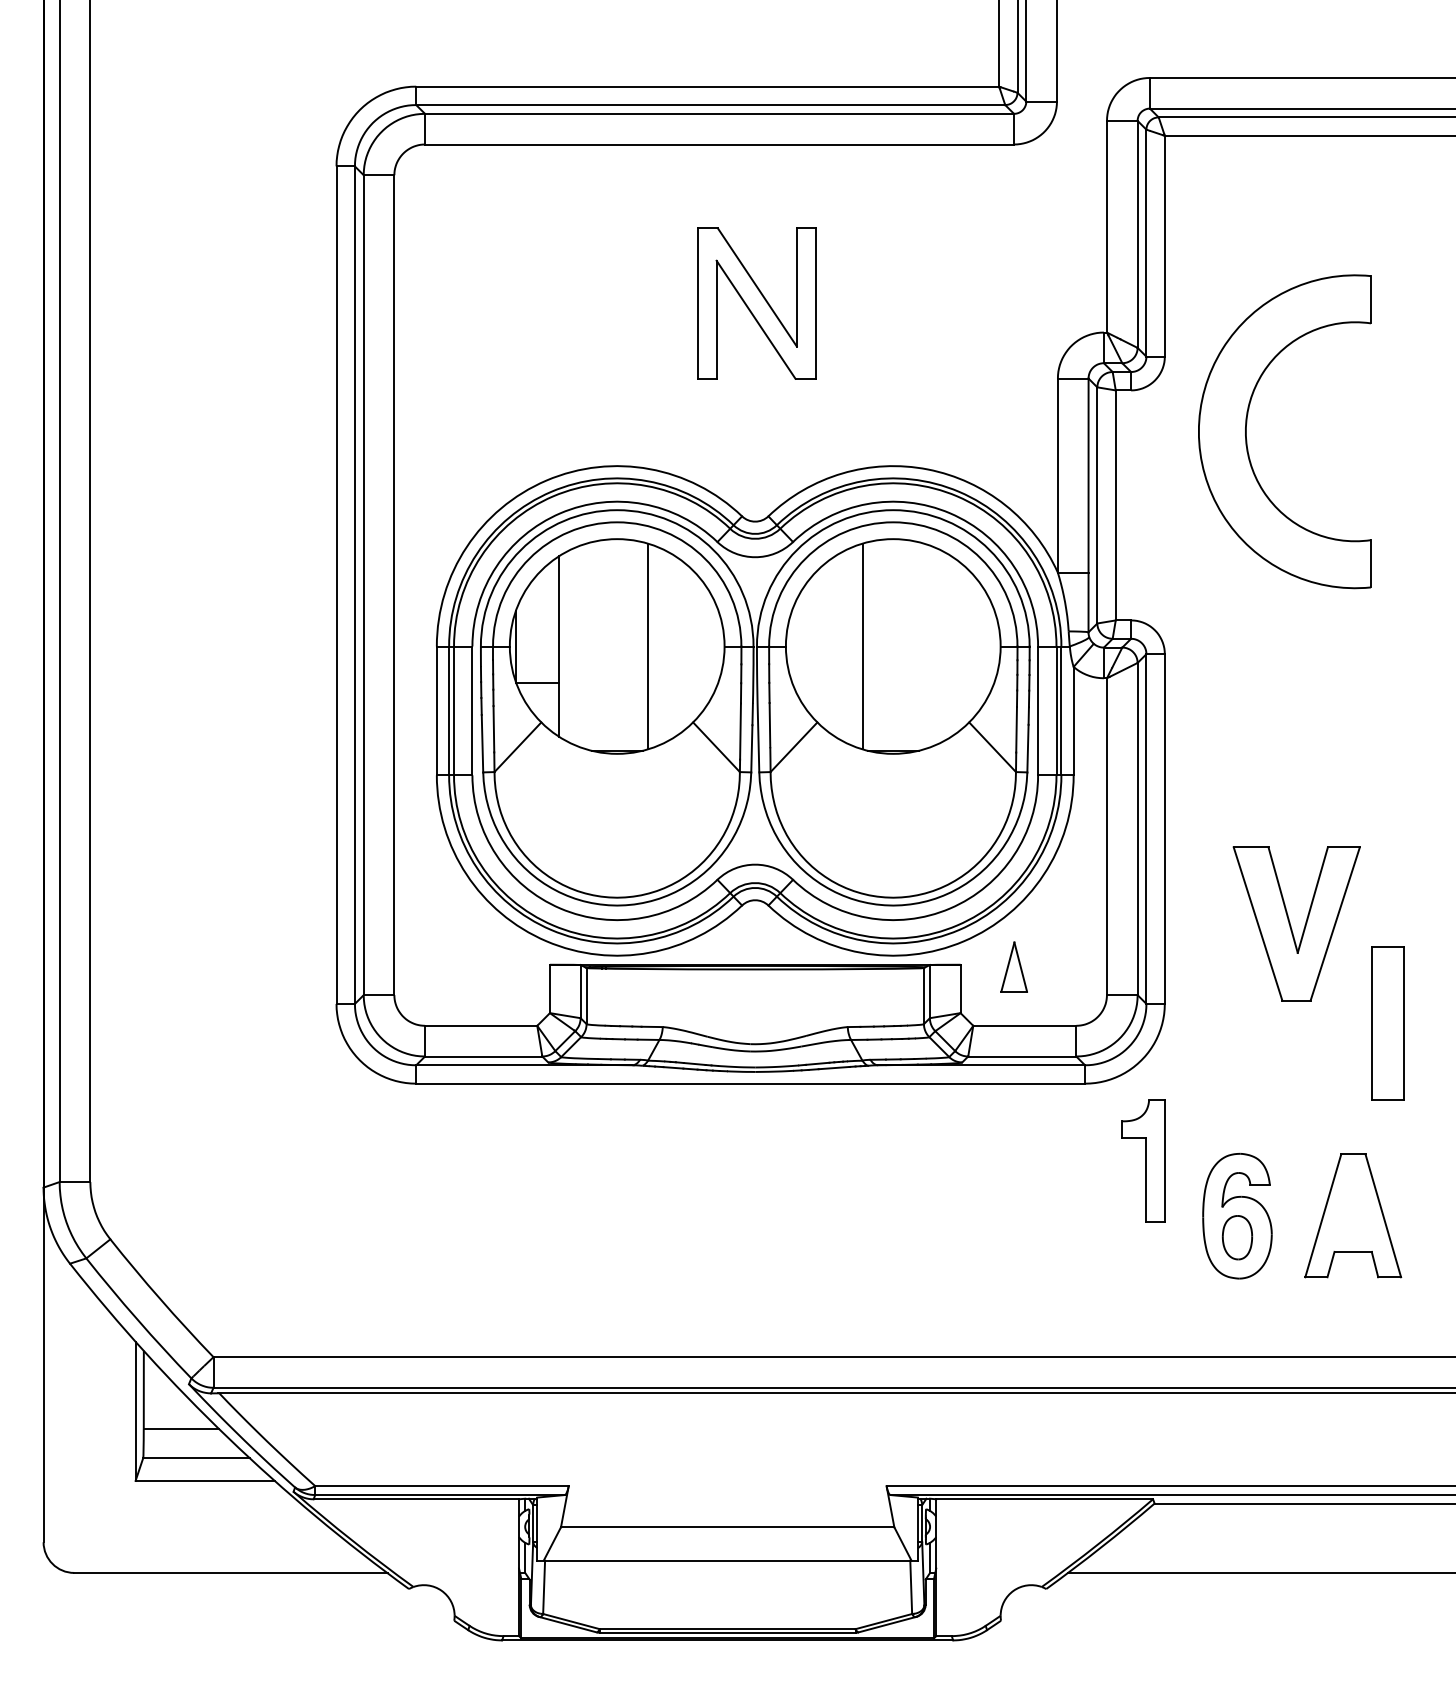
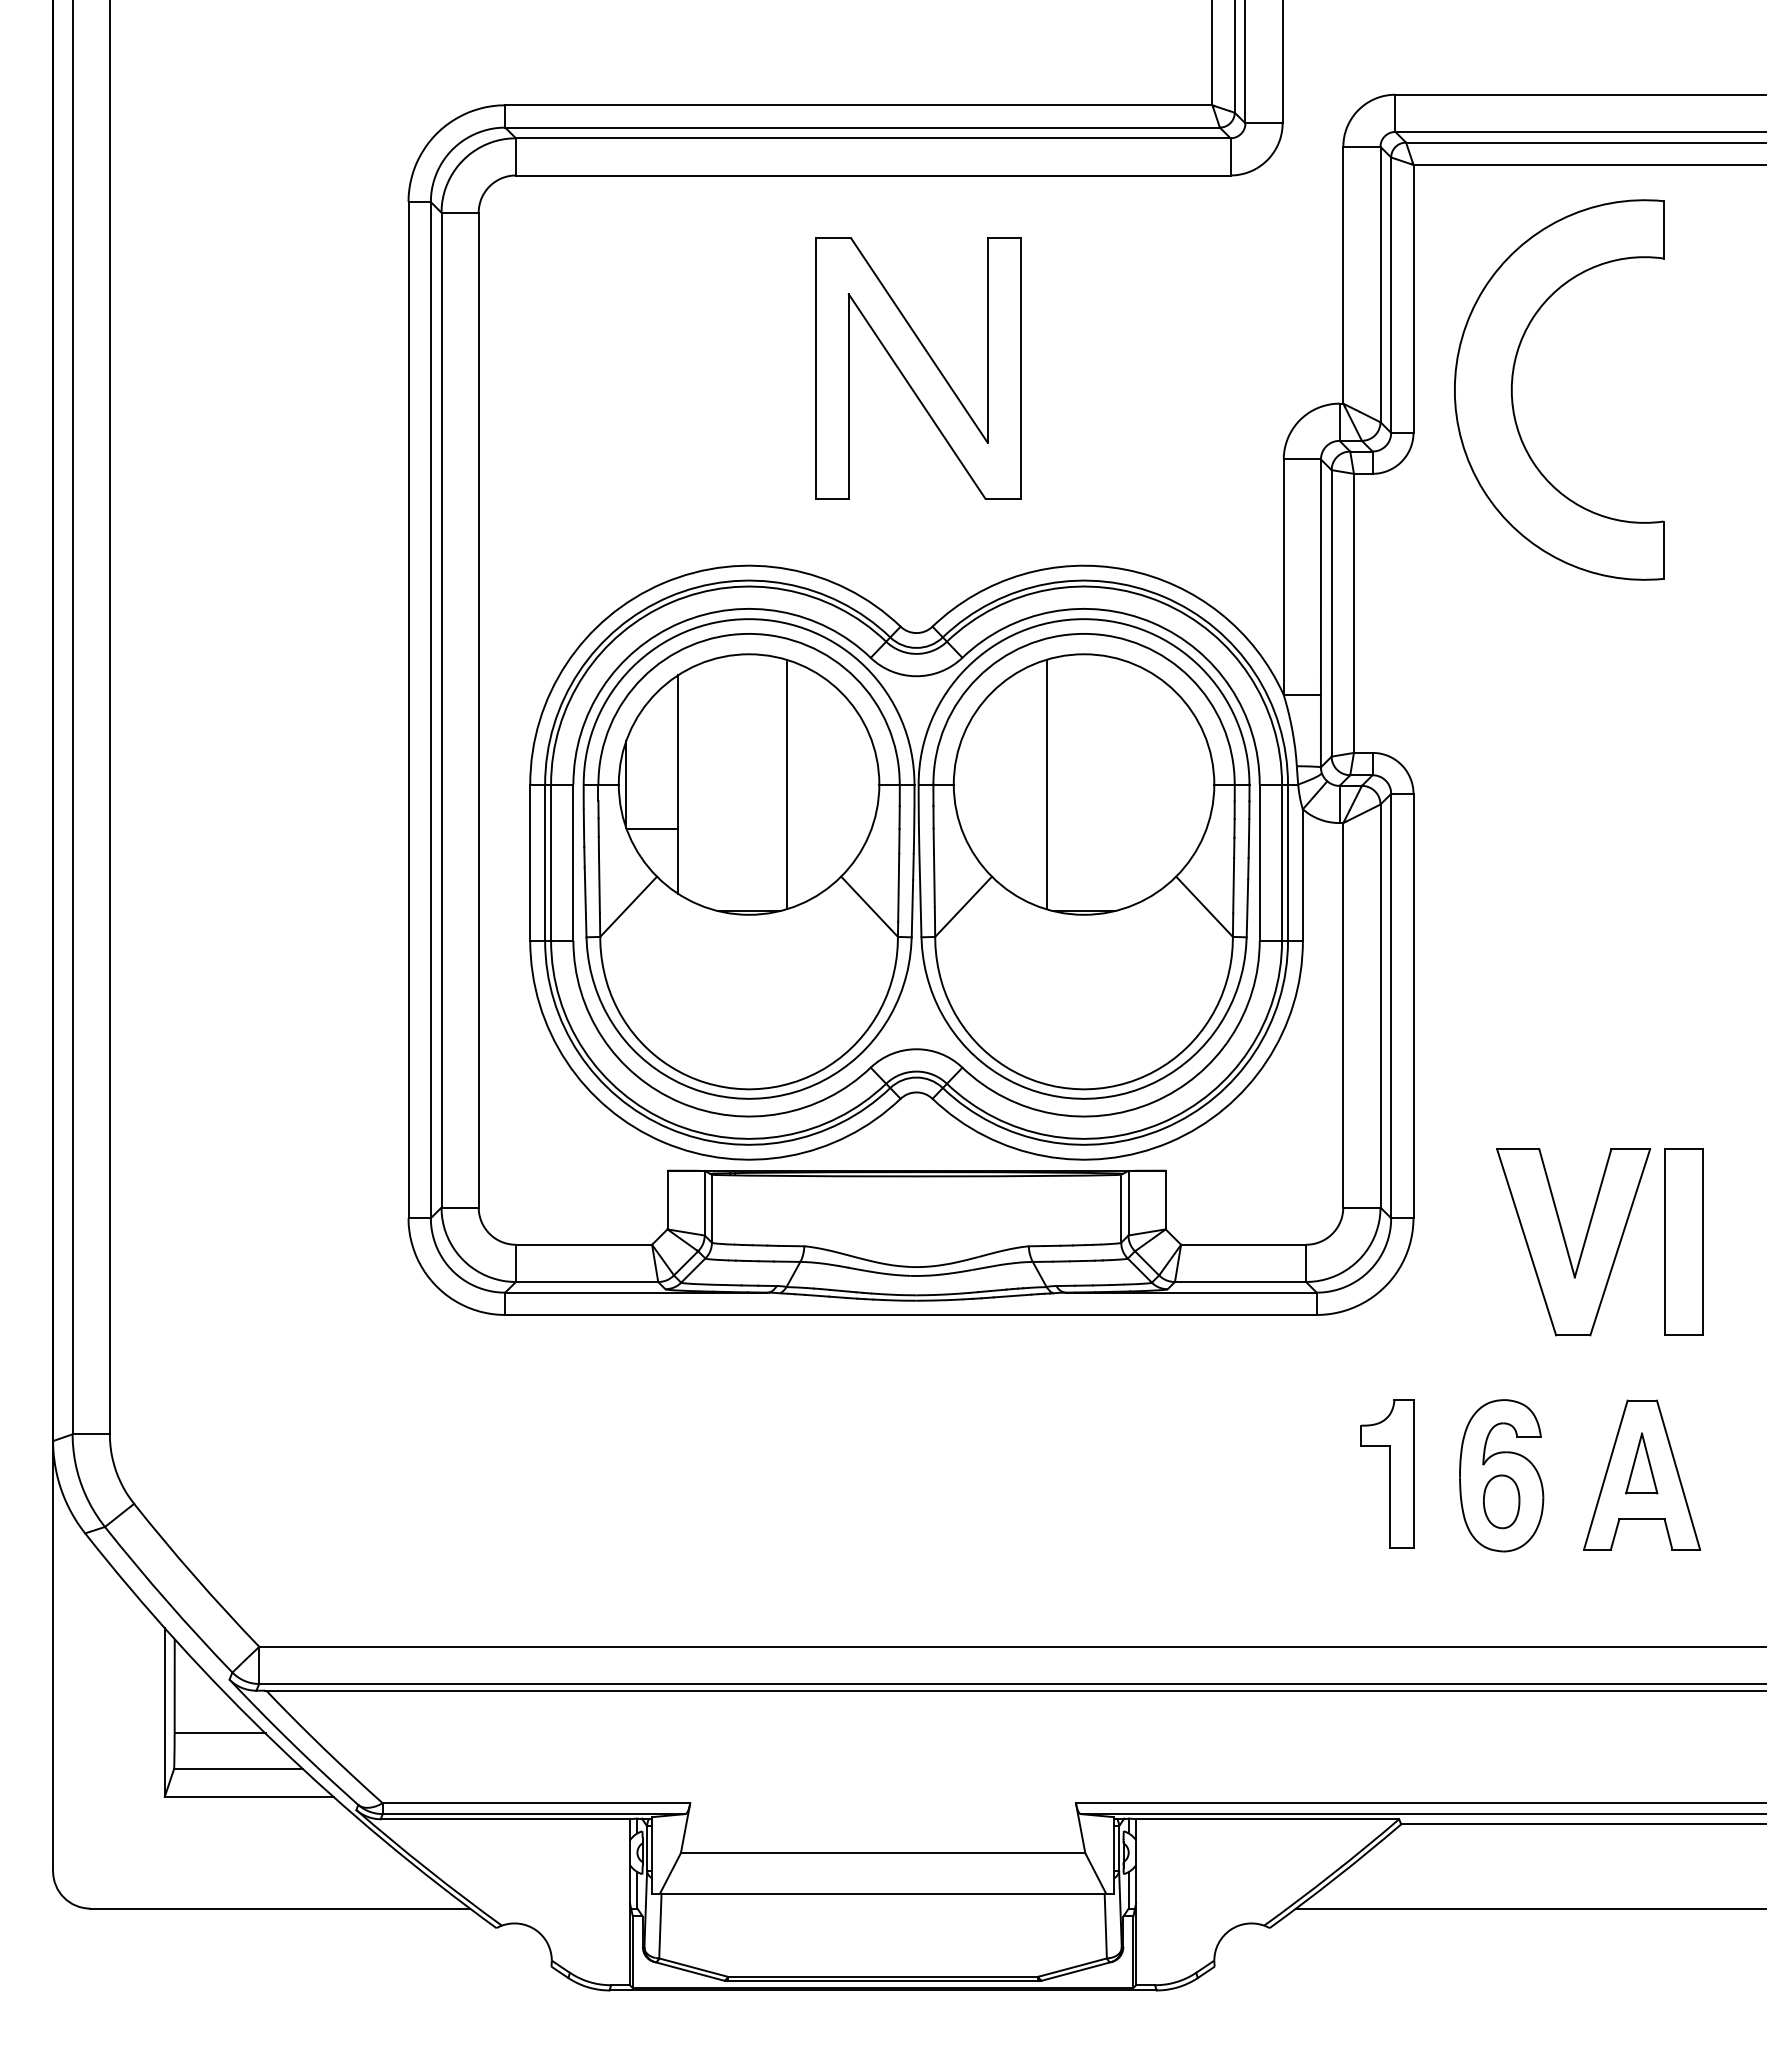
part: (756, 303) -> (918, 368), size x1.43
part: (1247, 423) -> (1513, 380), moved
part: (1290, 924) -> (1566, 1242), moved
part: (1013, 967) -> (1641, 1463), moved
part: (1143, 1160) -> (1387, 1473), moved

